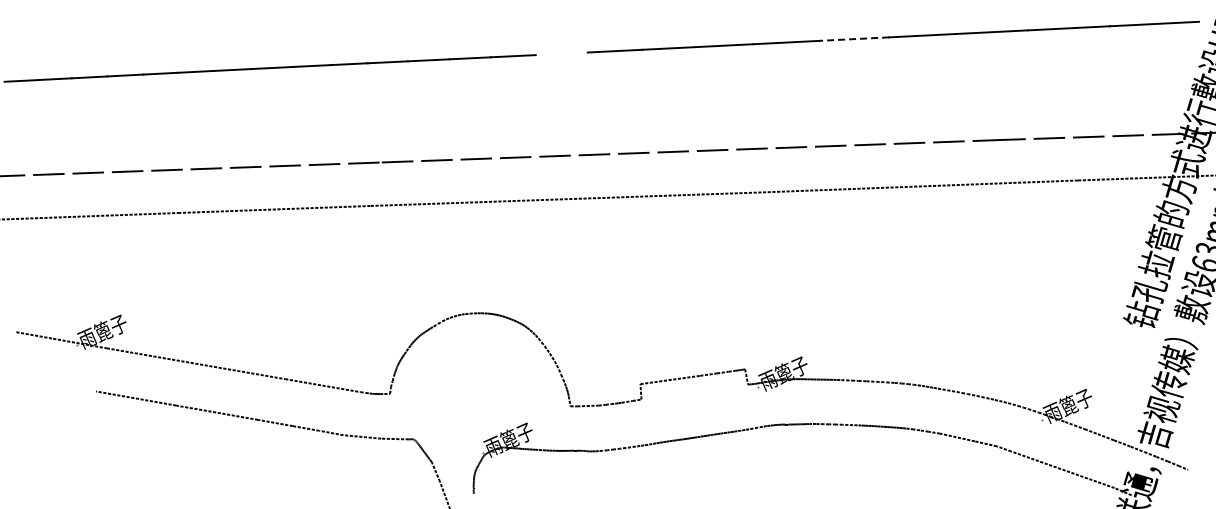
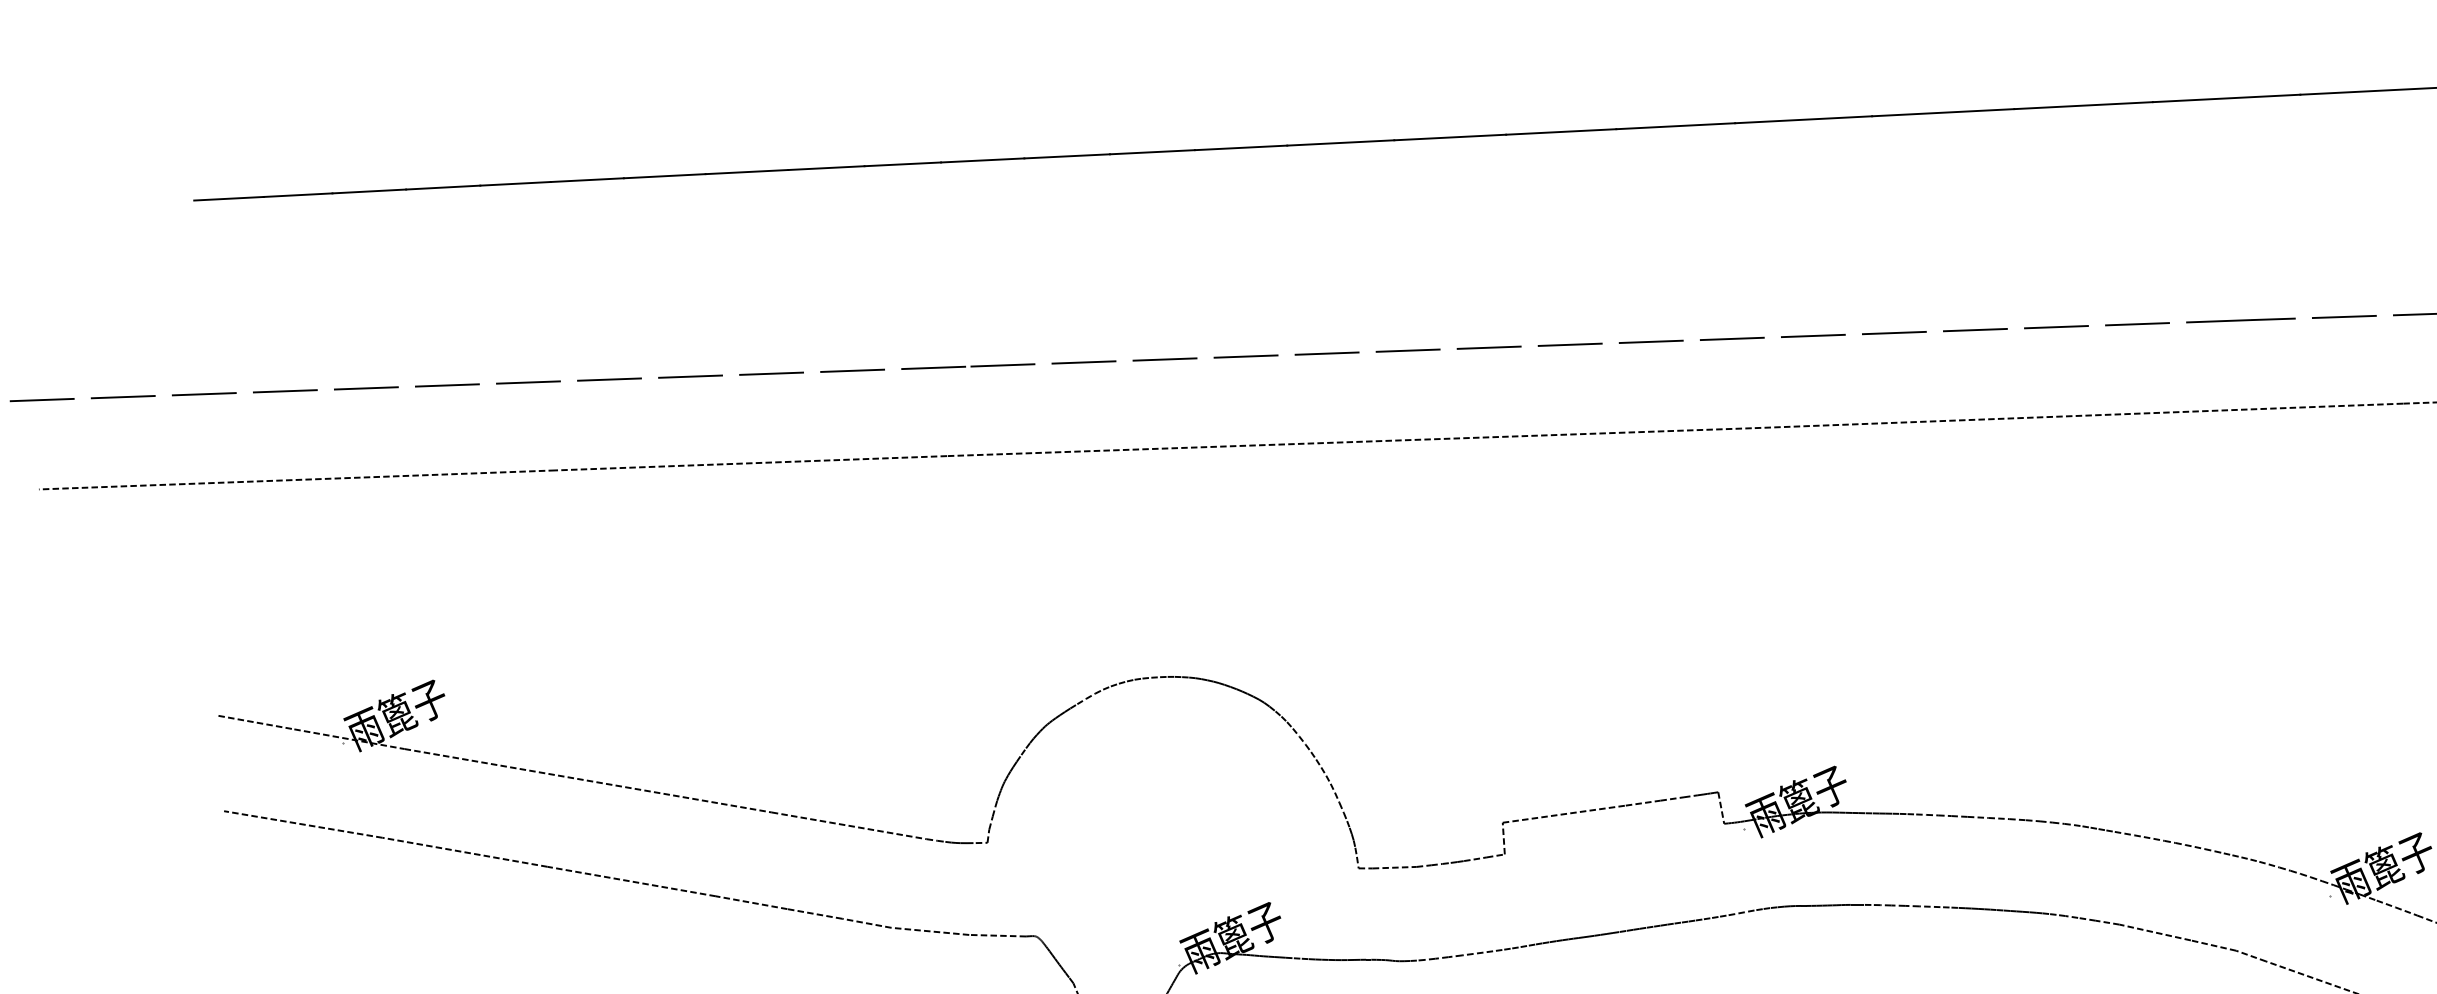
line: (854, 39) -> (1943, 113), dashed -> solid
line: (561, 53) -> (1340, 142), added
line: (57, 384) -> (303, 823), added

